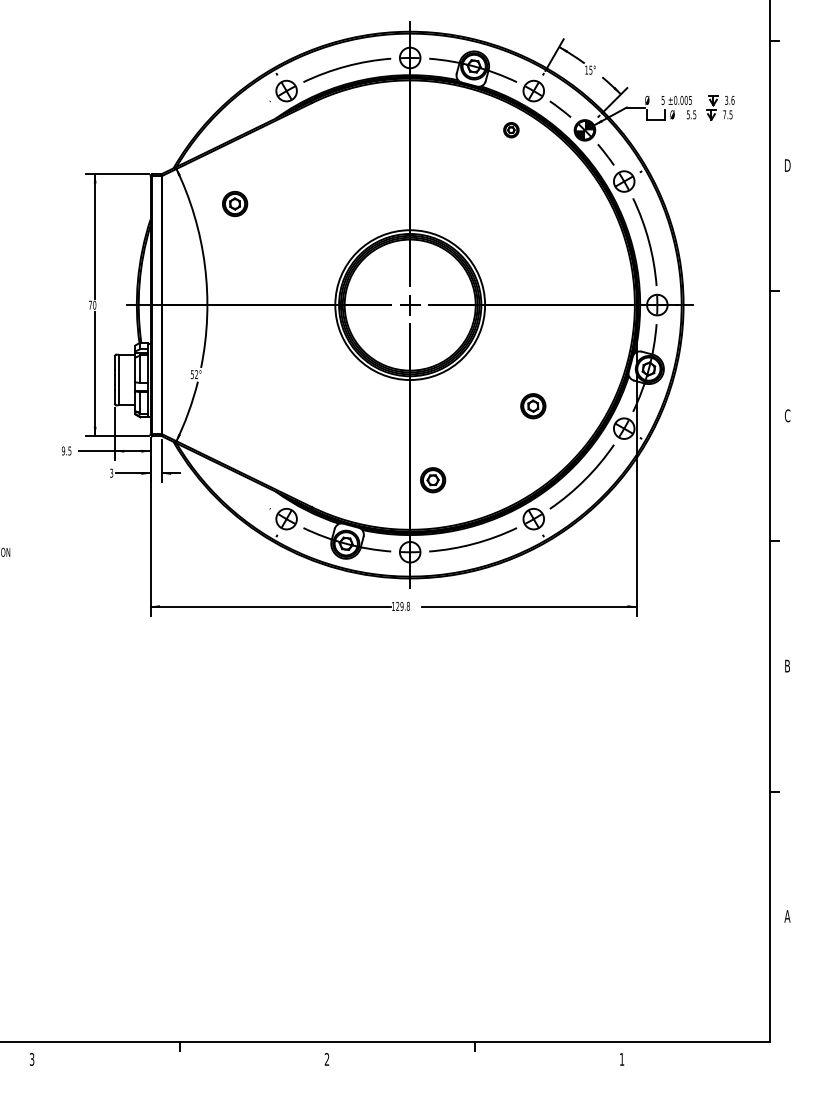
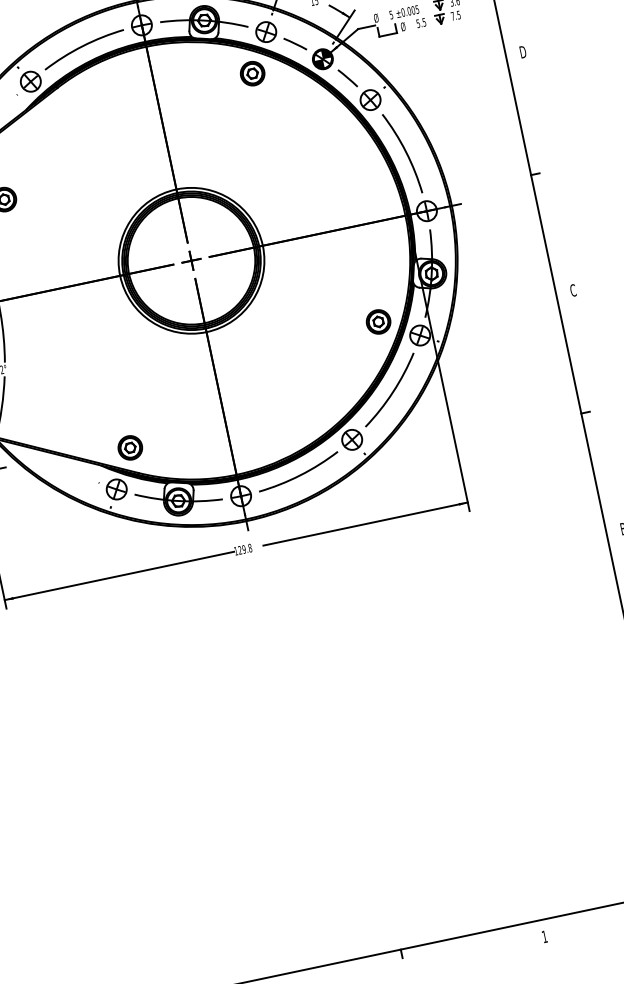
part: (511, 130) -> (252, 74), size x1.67
part: (533, 406) -> (378, 322), moved
part: (433, 480) -> (130, 448), moved

